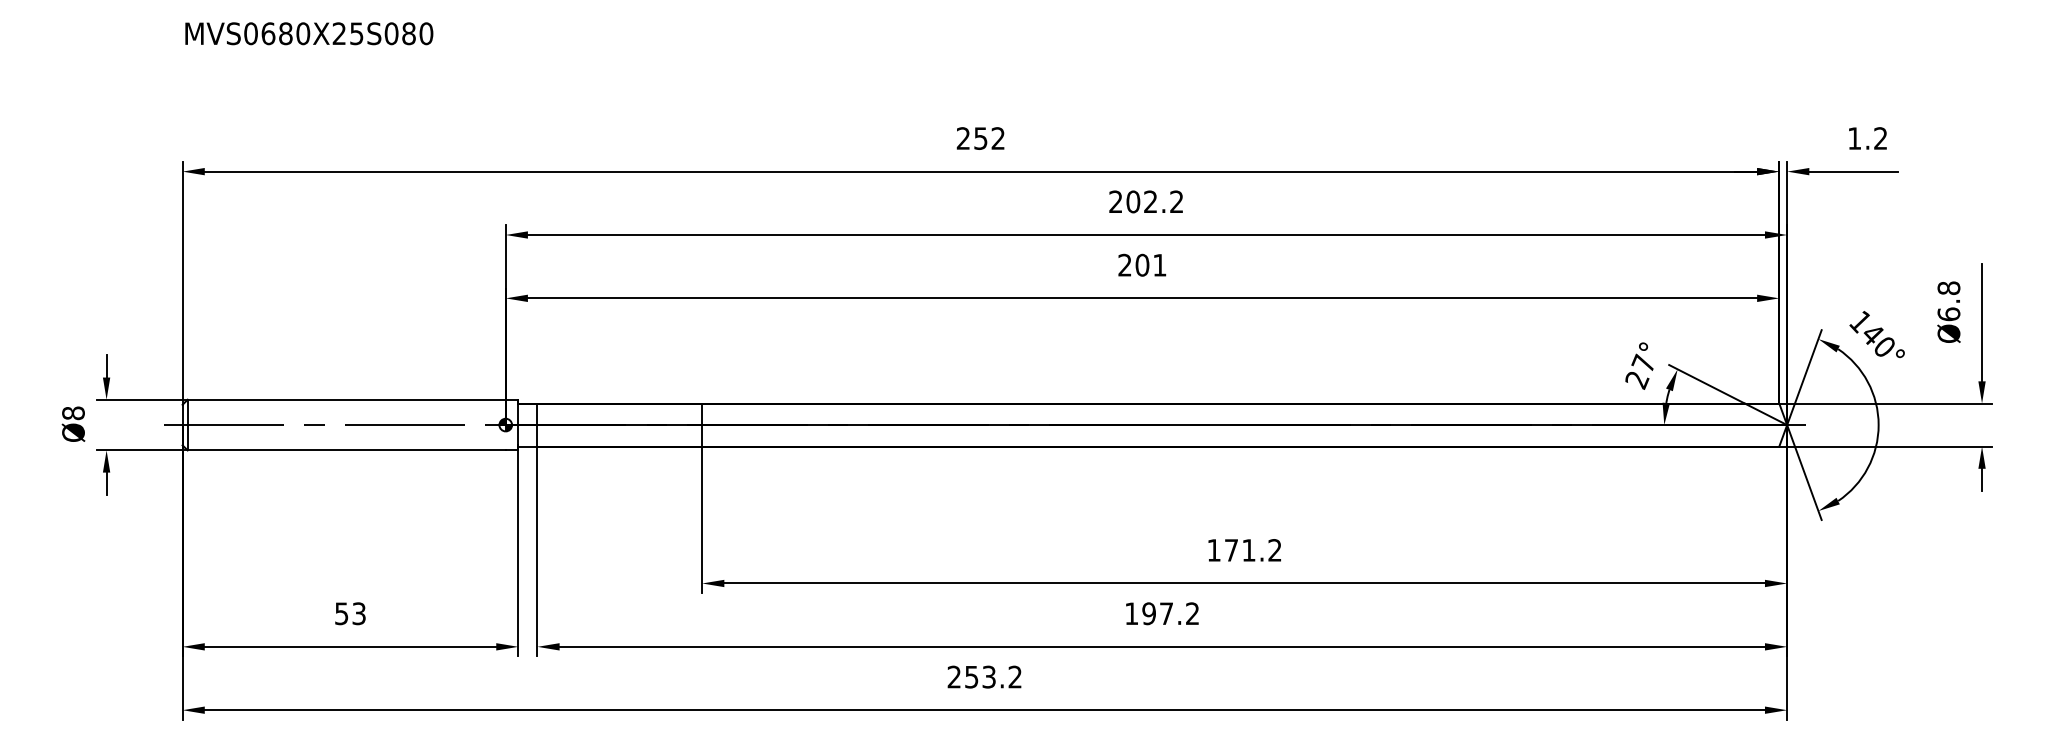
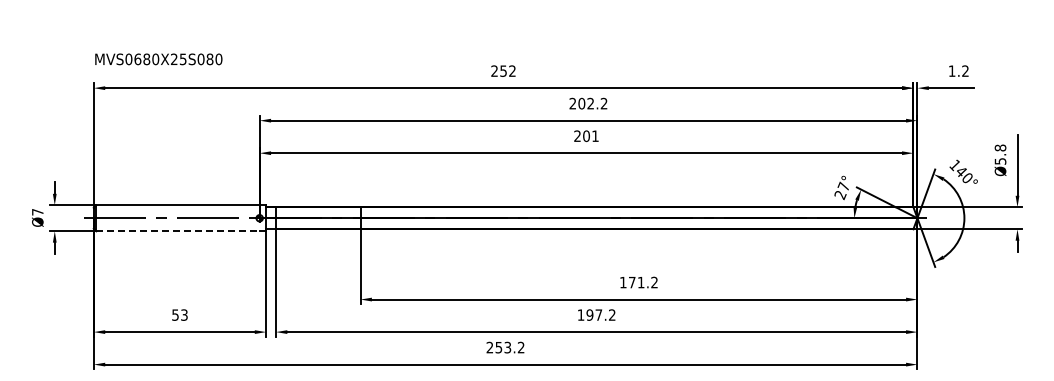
text: (308, 33) -> (158, 59), moved
text: (1948, 312) -> (1000, 160), Ø6.8 -> Ø5.8
text: (72, 411) -> (37, 211), Ø8 -> Ø7
line: (347, 450) -> (178, 231), solid -> dashed

